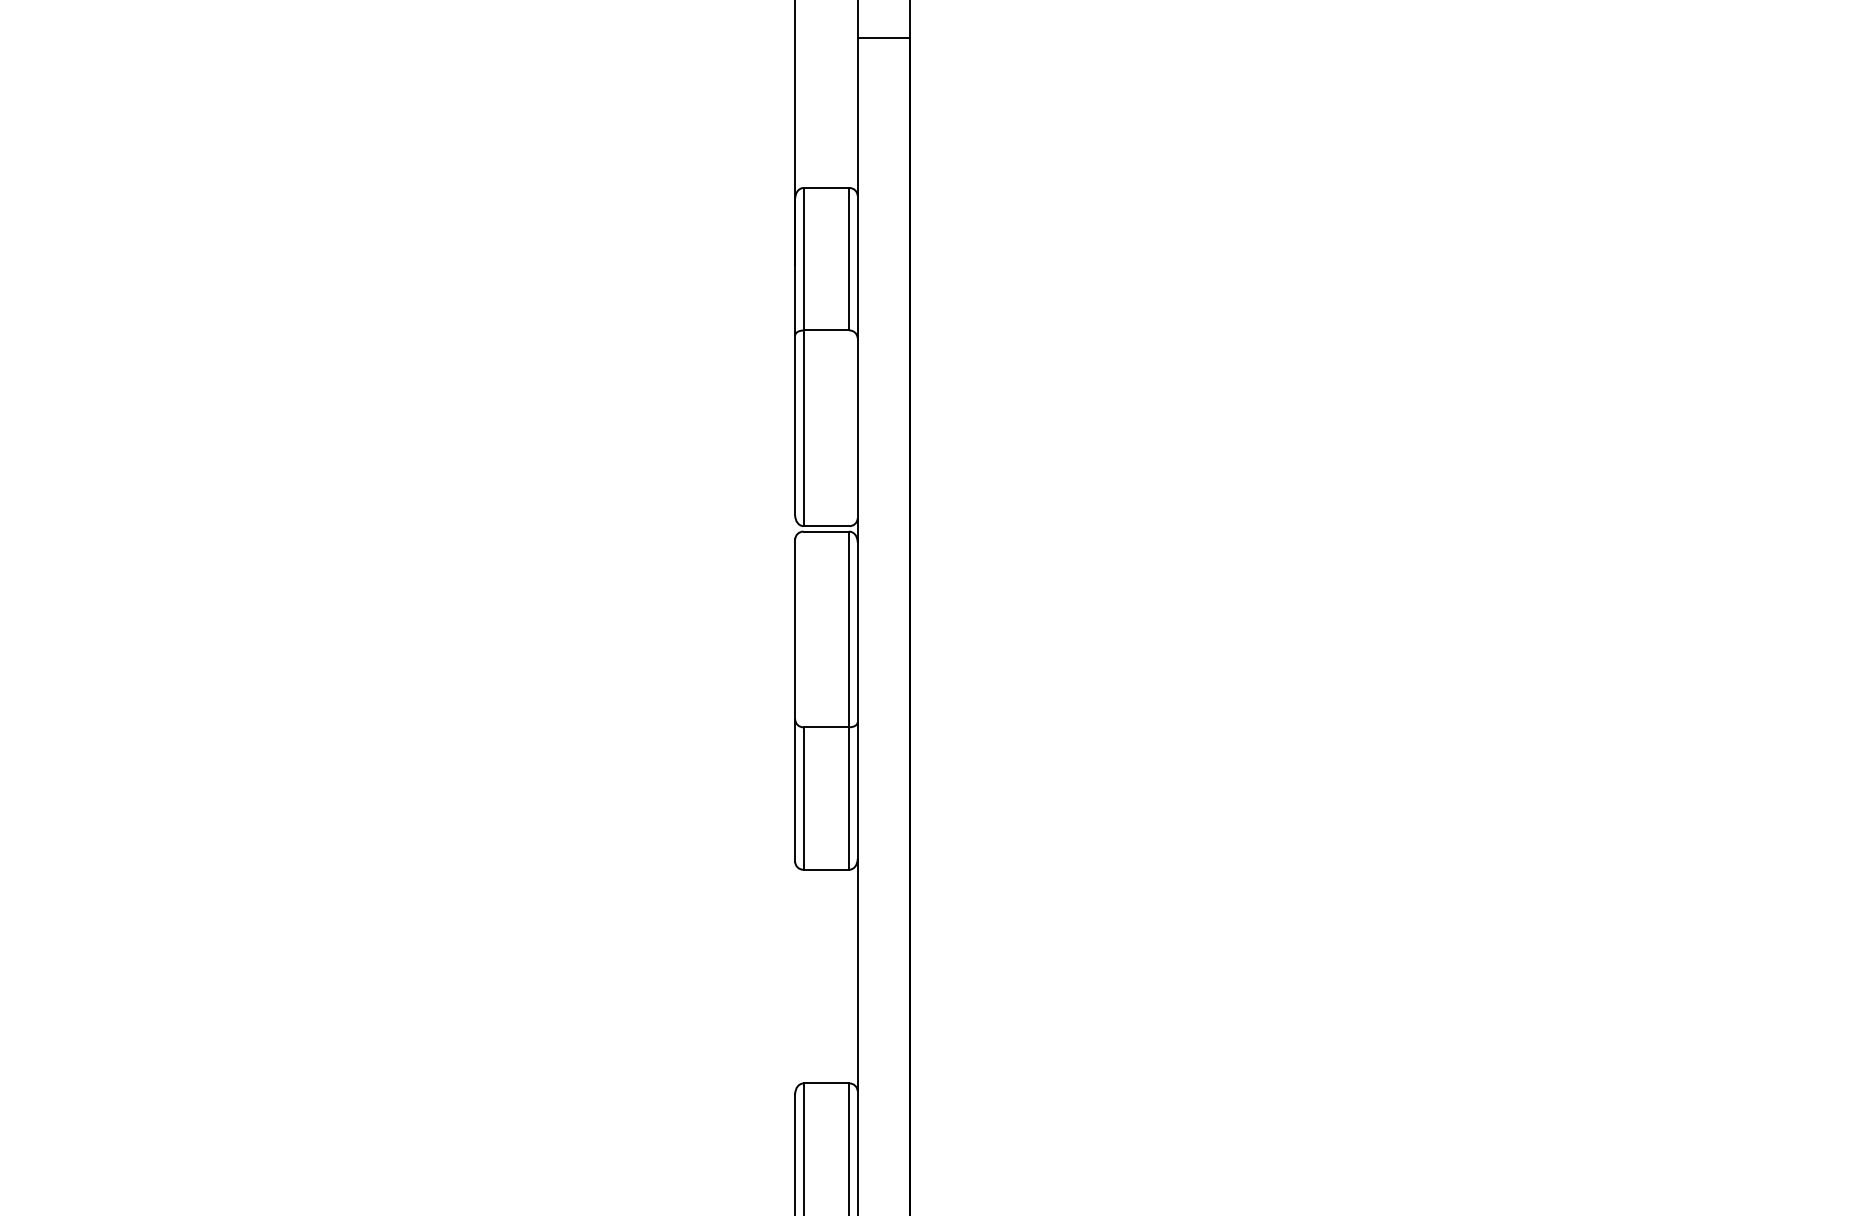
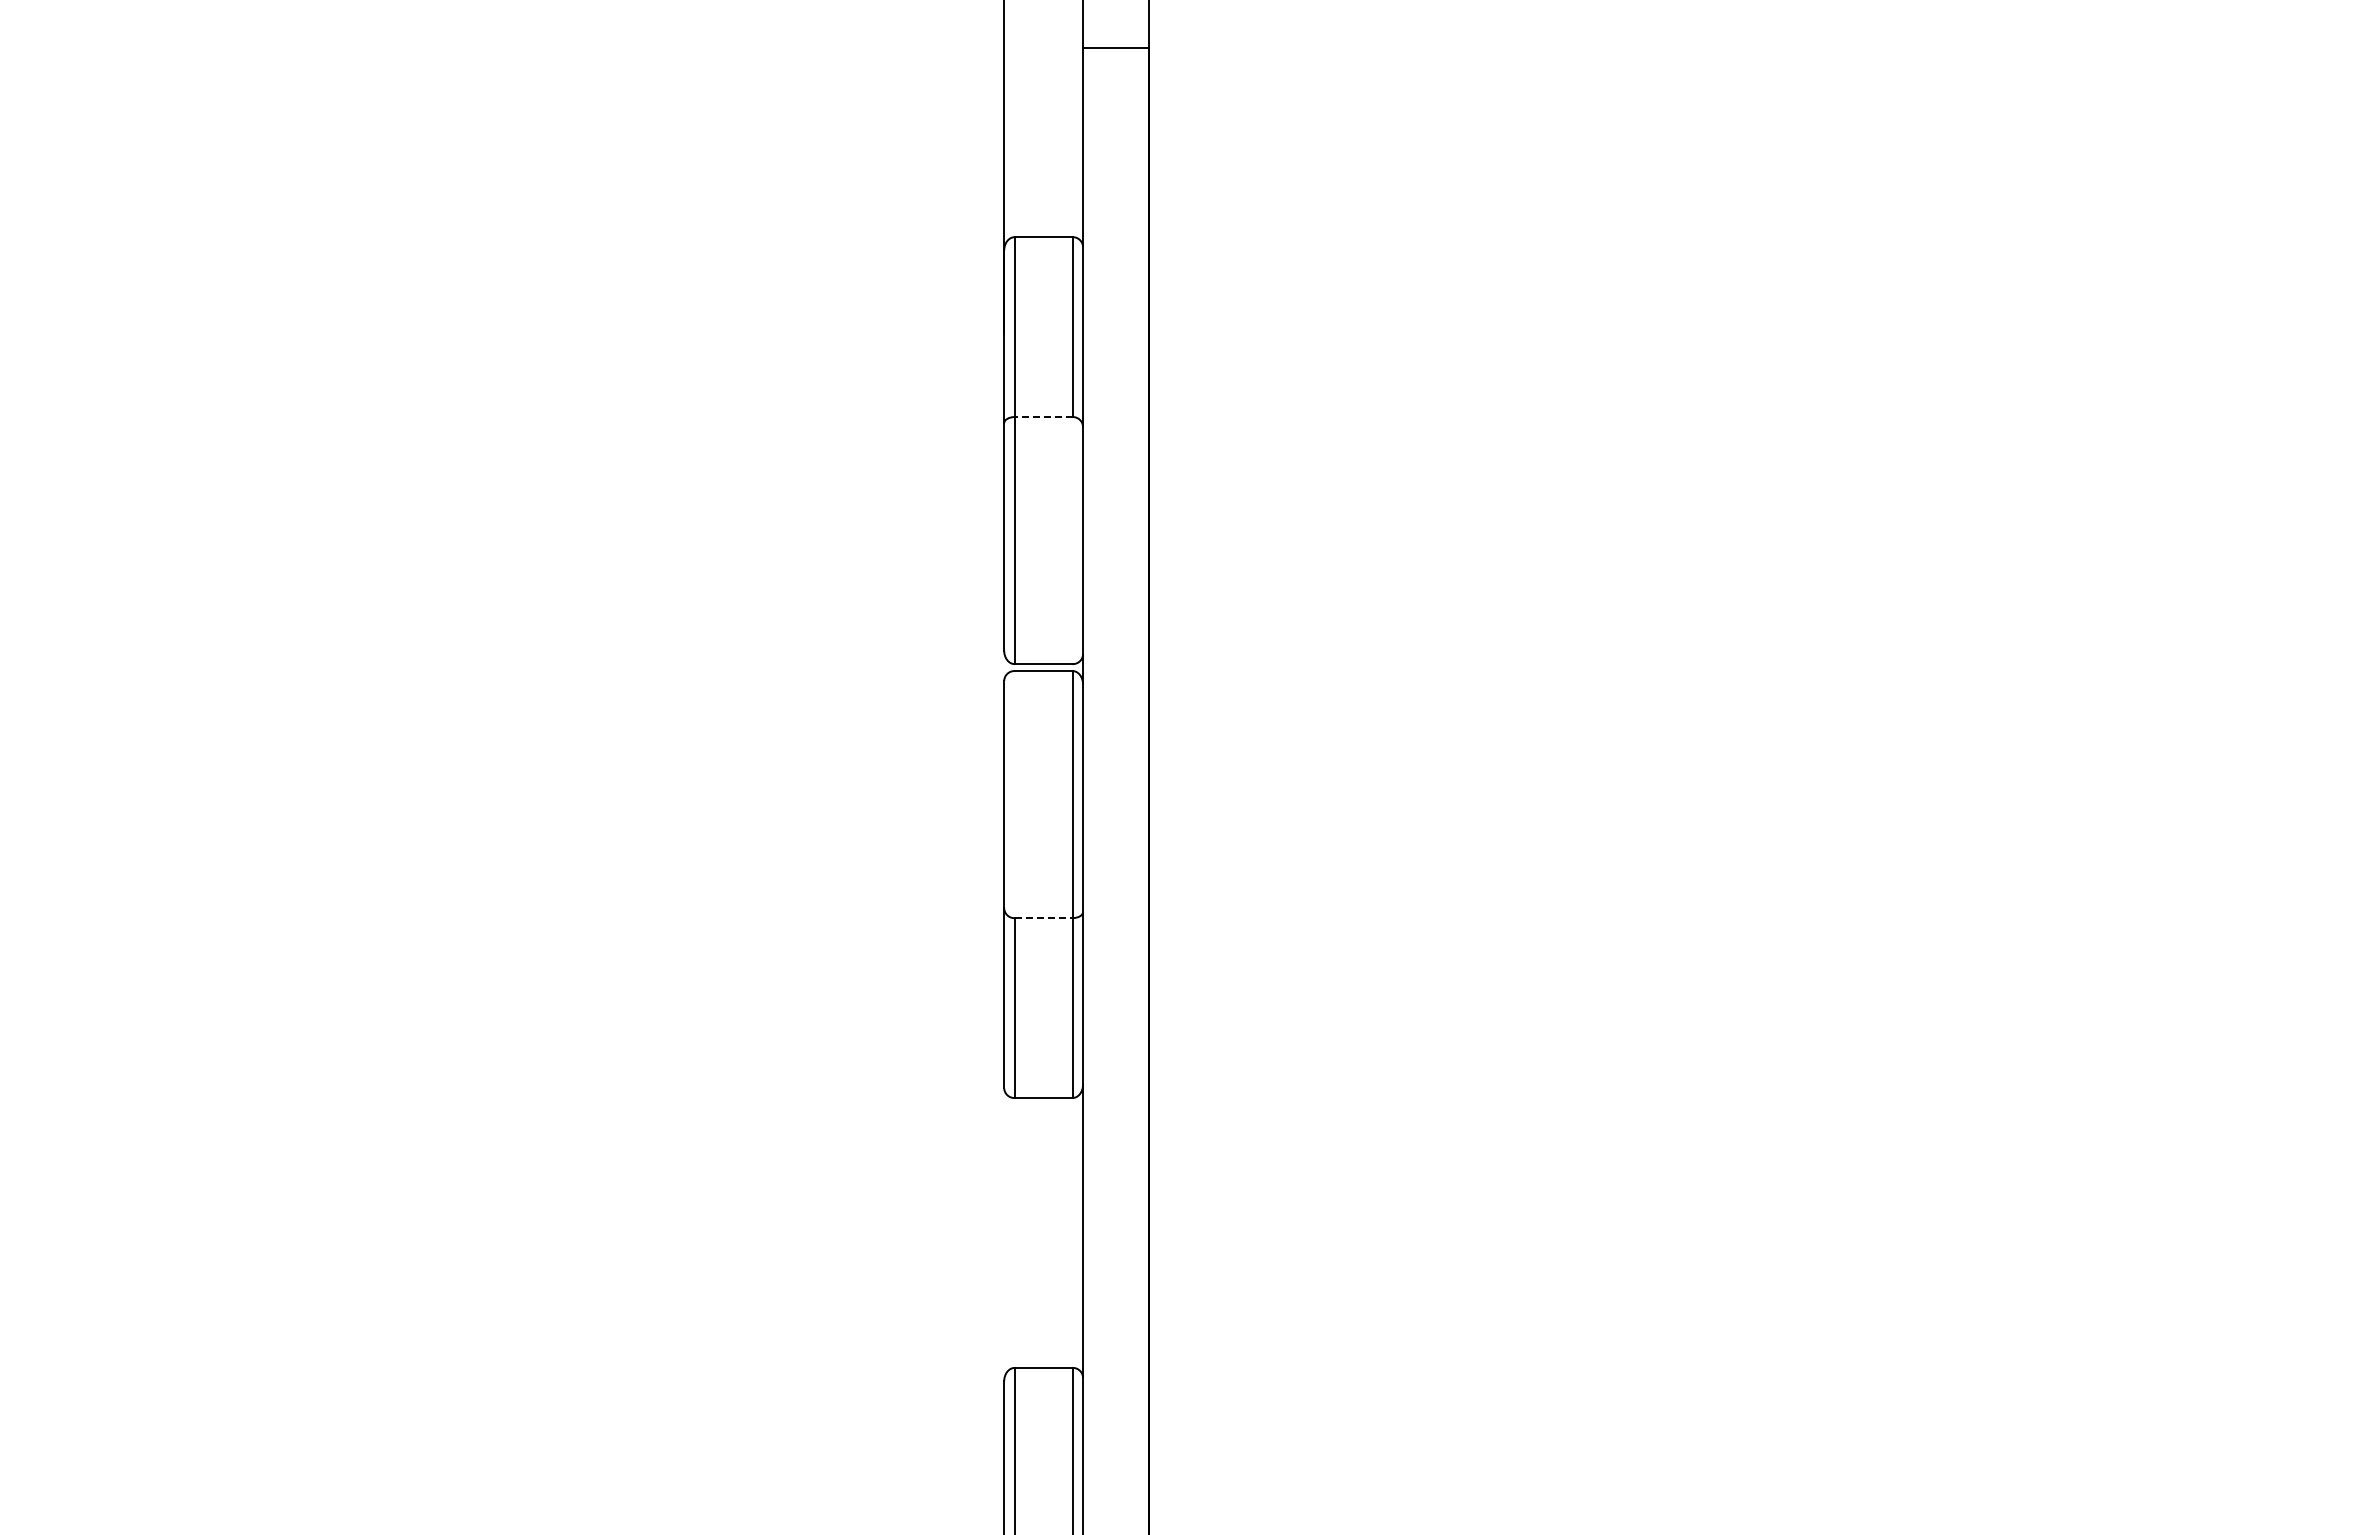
line: (826, 330) -> (1043, 417), solid -> dashed
line: (826, 727) -> (1043, 918), solid -> dashed

